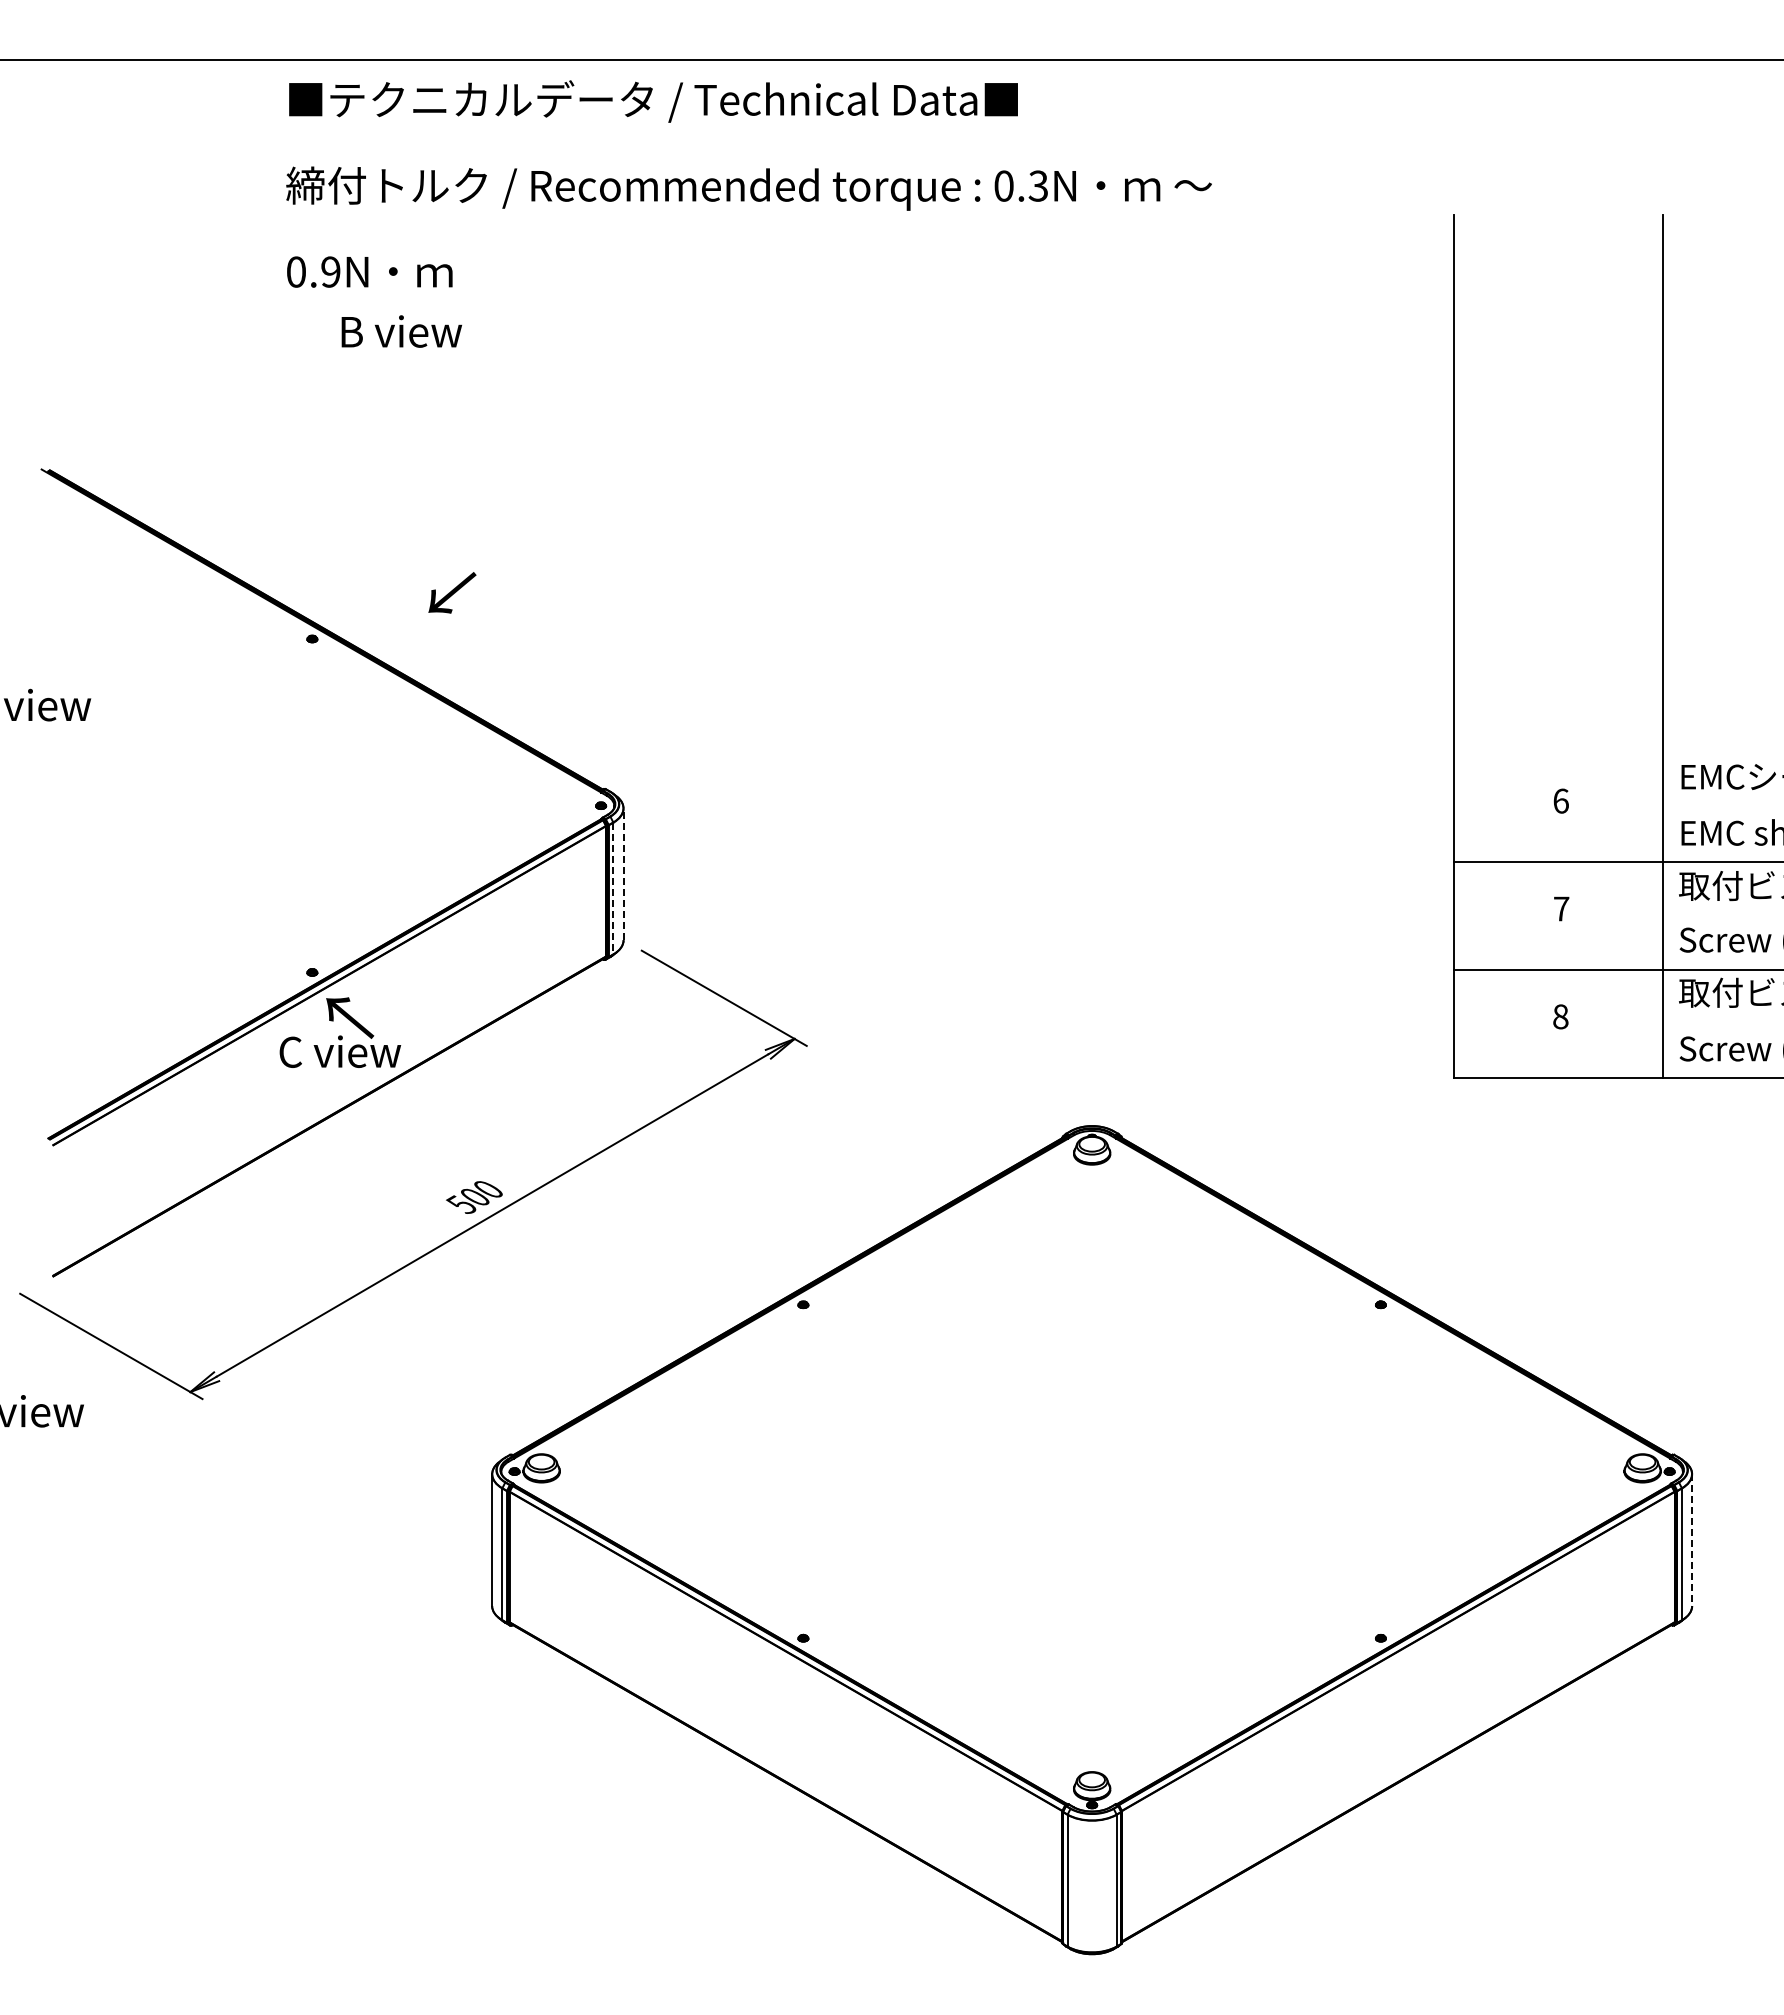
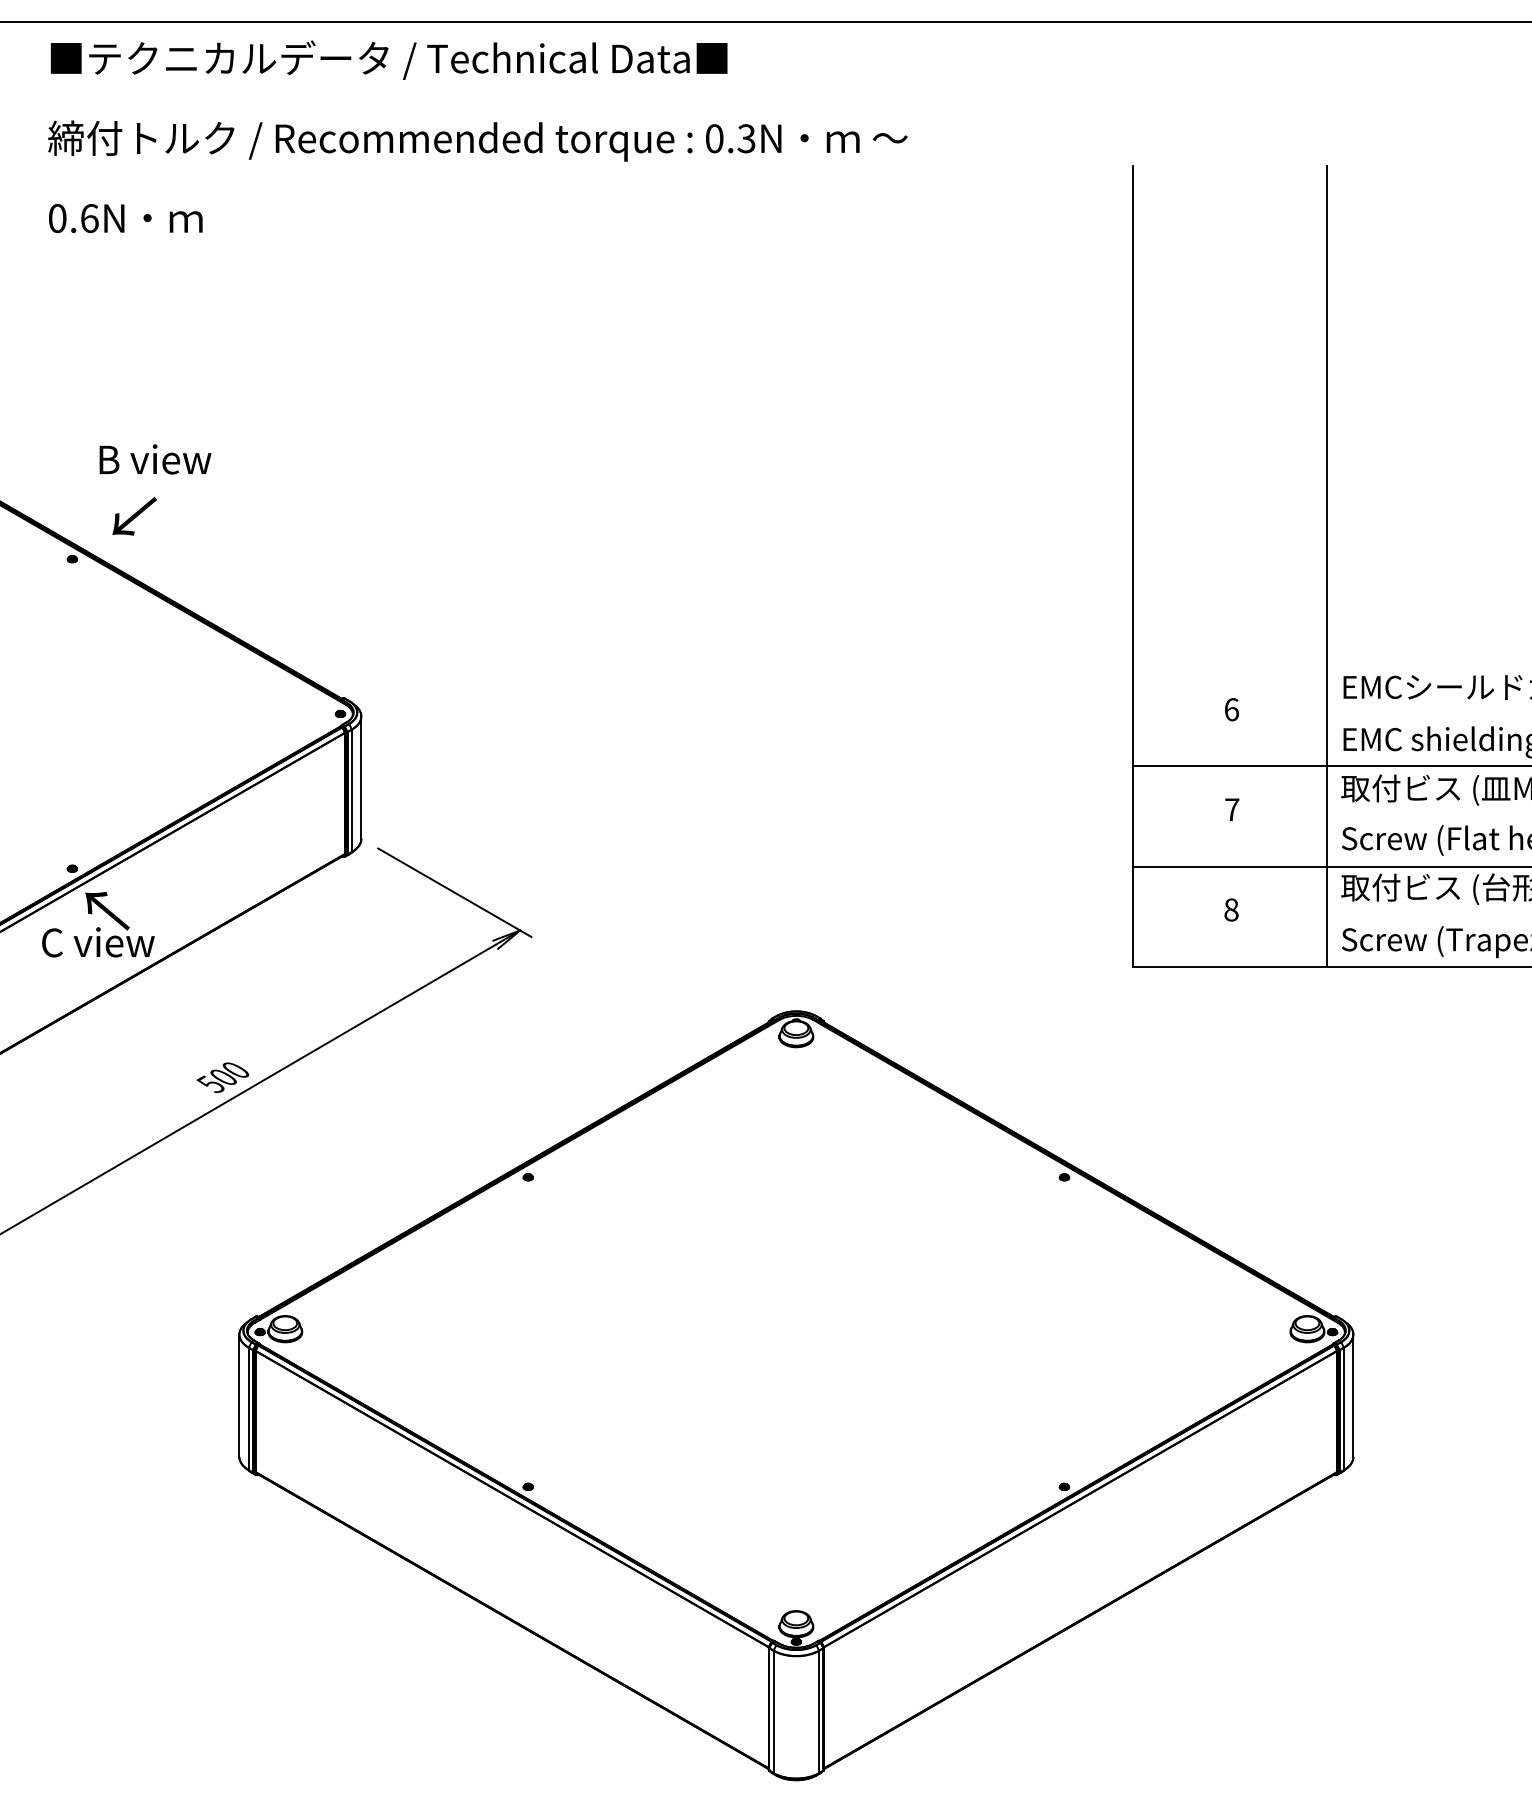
text: (330, 271) -> (89, 217), 0.9N -> 0.6N
text: (401, 331) -> (155, 459), moved
text: (452, 592) -> (134, 515), moved
line: (623, 874) -> (361, 777), dashed -> solid
line: (613, 888) -> (352, 790), dashed -> solid
line: (1692, 1540) -> (1353, 1396), dashed -> solid

